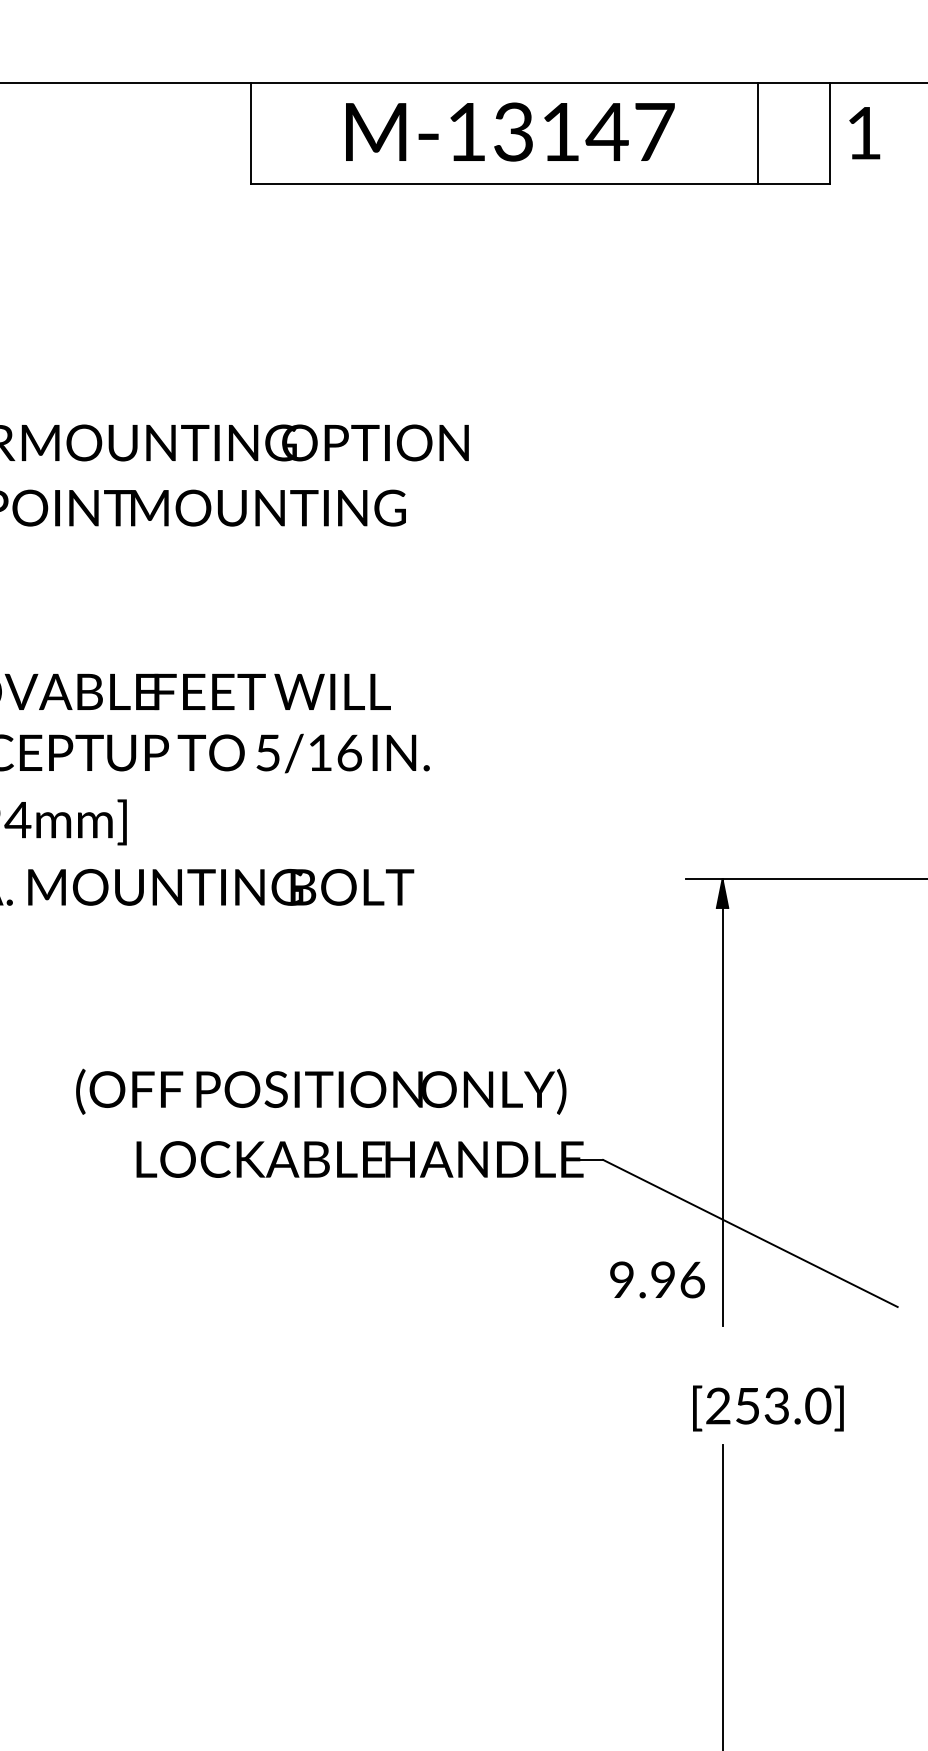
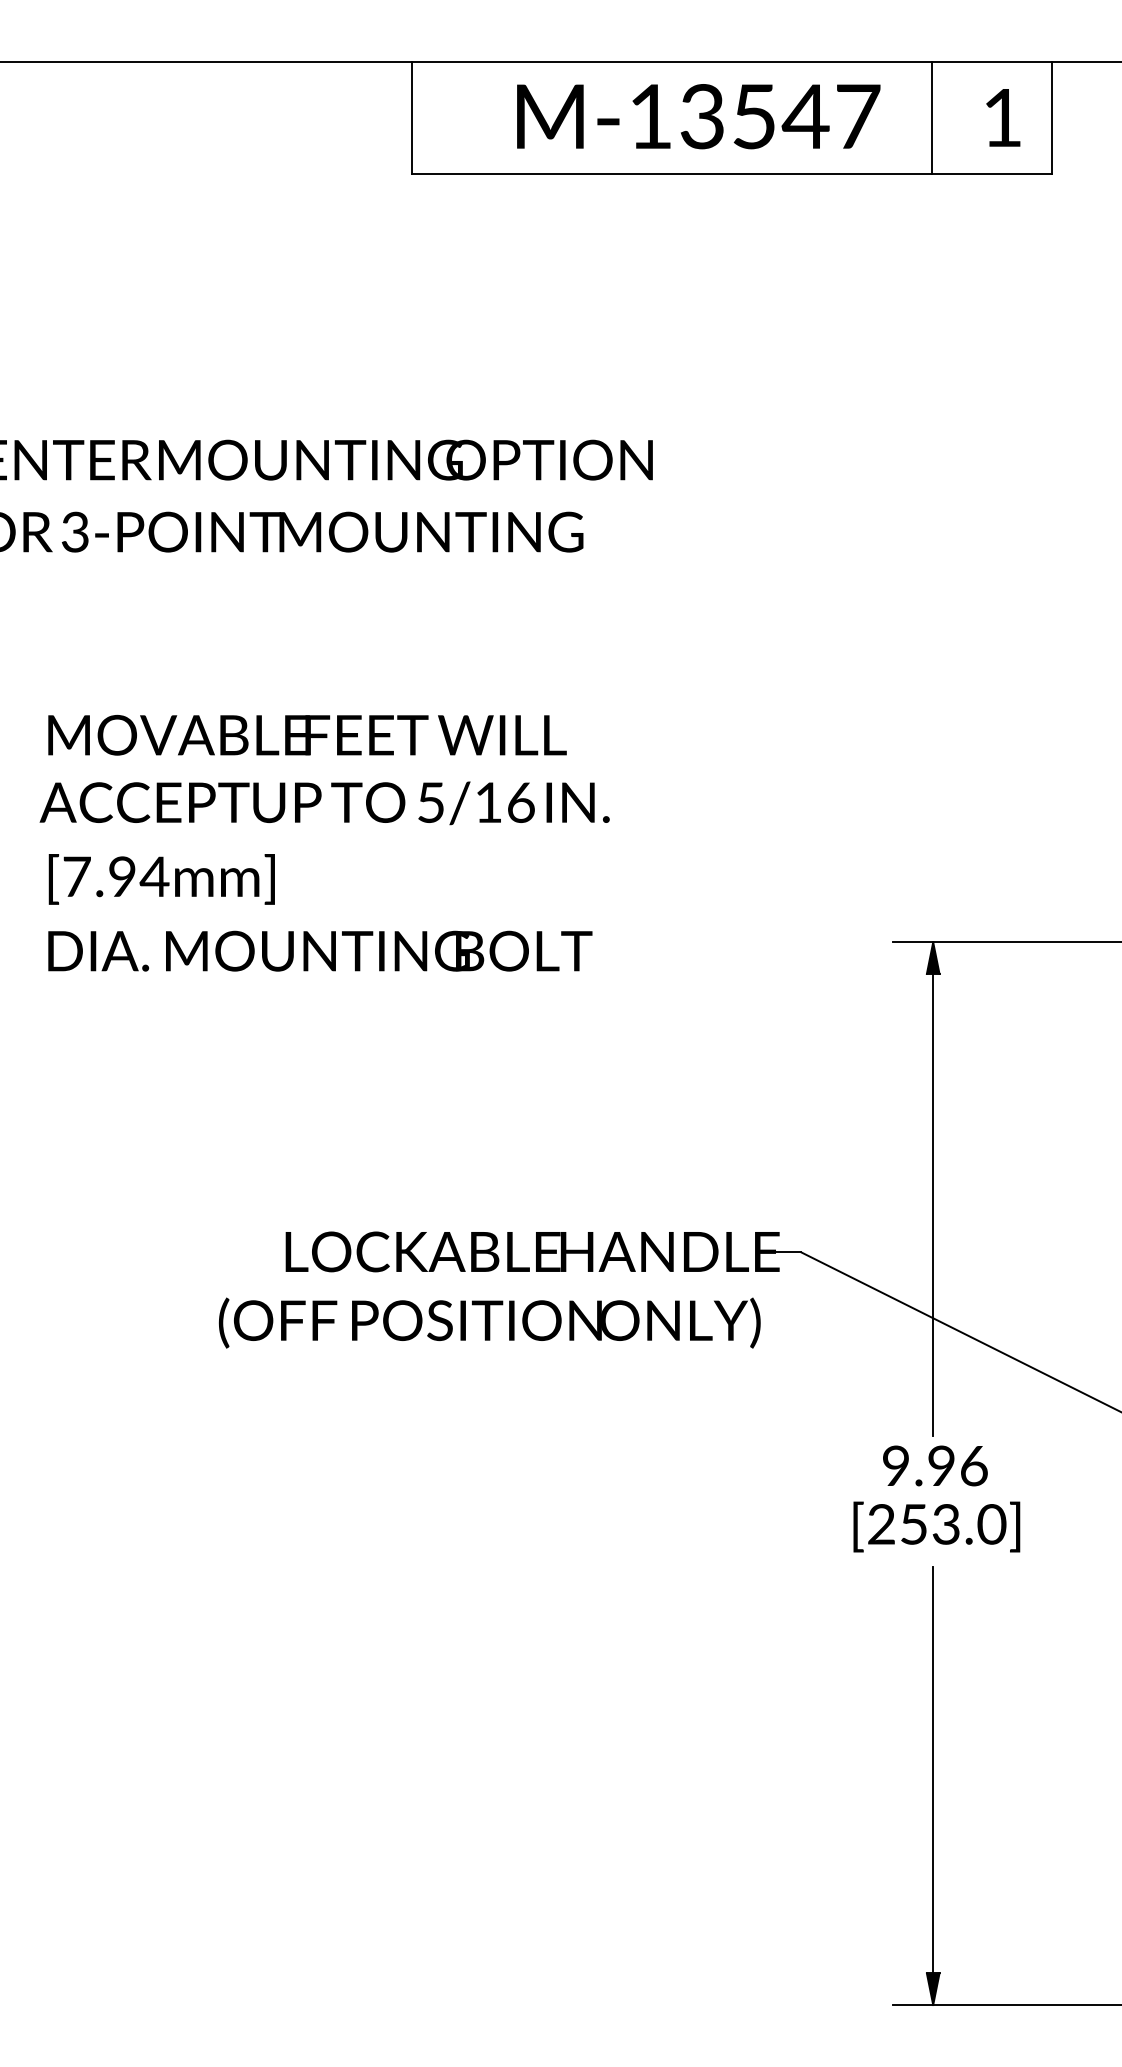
text: (559, 131) -> (753, 116), M-13147 -> M-13547
text: (864, 132) -> (1003, 117), moved
line: (758, 133) -> (932, 118), moved
text: (321, 1091) -> (489, 1322), moved
text: (657, 1279) -> (935, 1465), moved
text: (768, 1408) -> (936, 1526), moved

